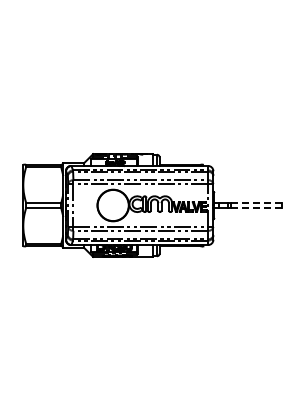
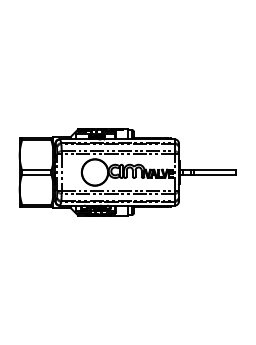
line: (256, 202) -> (215, 169), dashed -> solid
line: (256, 208) -> (215, 175), dashed -> solid

